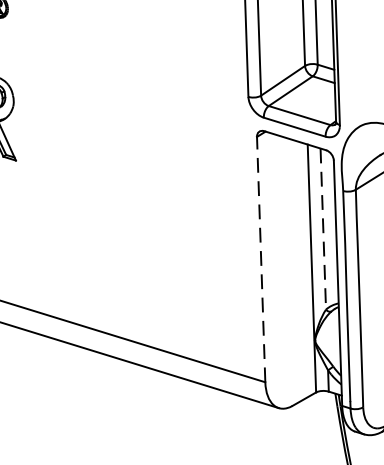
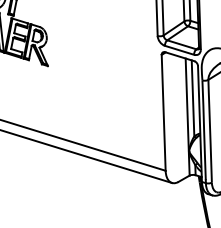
line: (324, 229) -> (193, 98), dashed -> solid
line: (260, 258) -> (163, 112), dashed -> solid

